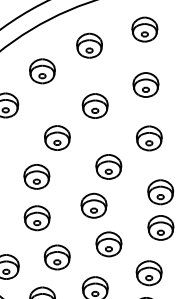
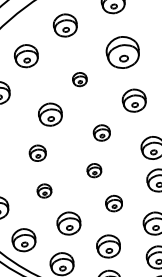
part: (145, 84) -> (122, 52), size x1.4
part: (94, 105) -> (79, 79), size x0.6
part: (108, 166) -> (101, 132), size x0.7
part: (36, 176) -> (37, 152), size x0.7
part: (93, 205) -> (93, 170), size x0.6
part: (36, 218) -> (43, 191), size x0.6
part: (108, 244) -> (113, 203), size x0.7

